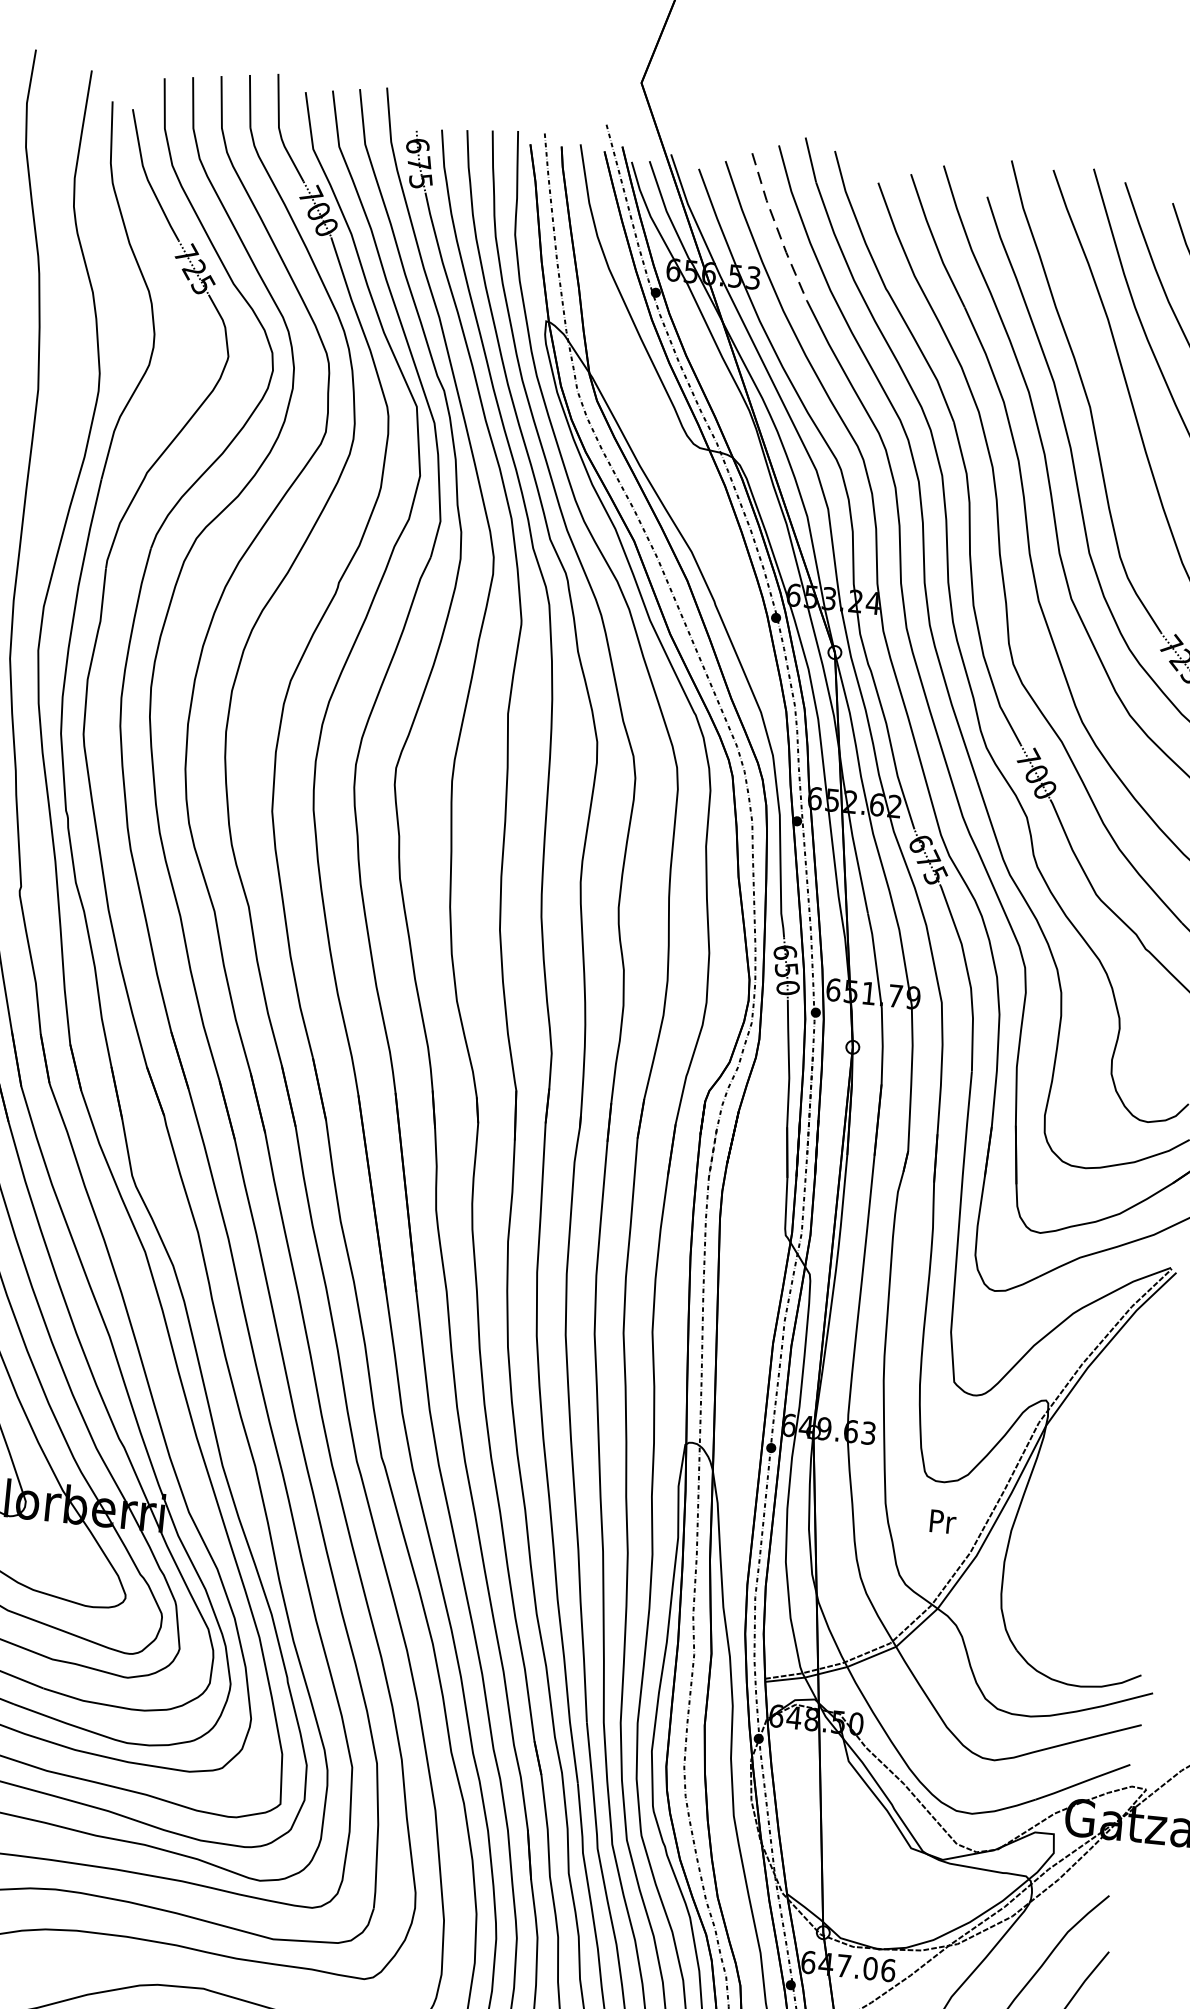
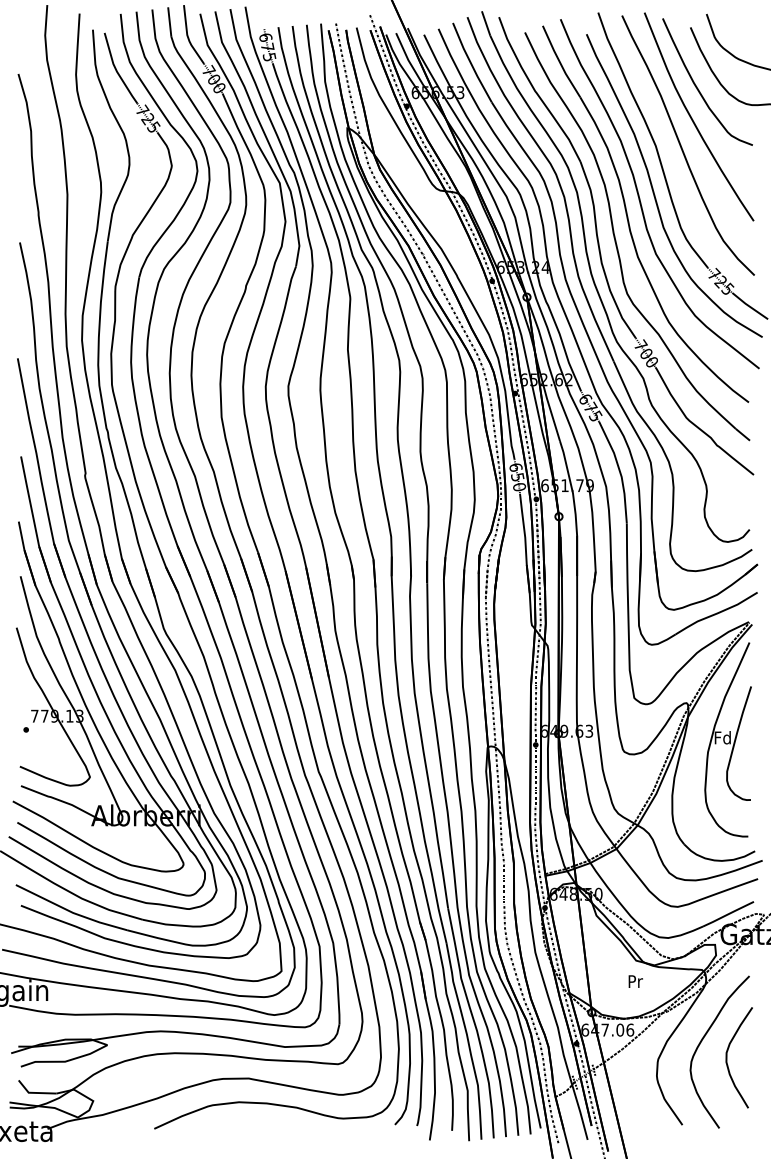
line: (777, 228) -> (471, 63), dashed -> solid
part: (1112, 1472) -> (727, 739), added
text: (942, 1521) -> (635, 981), moved

